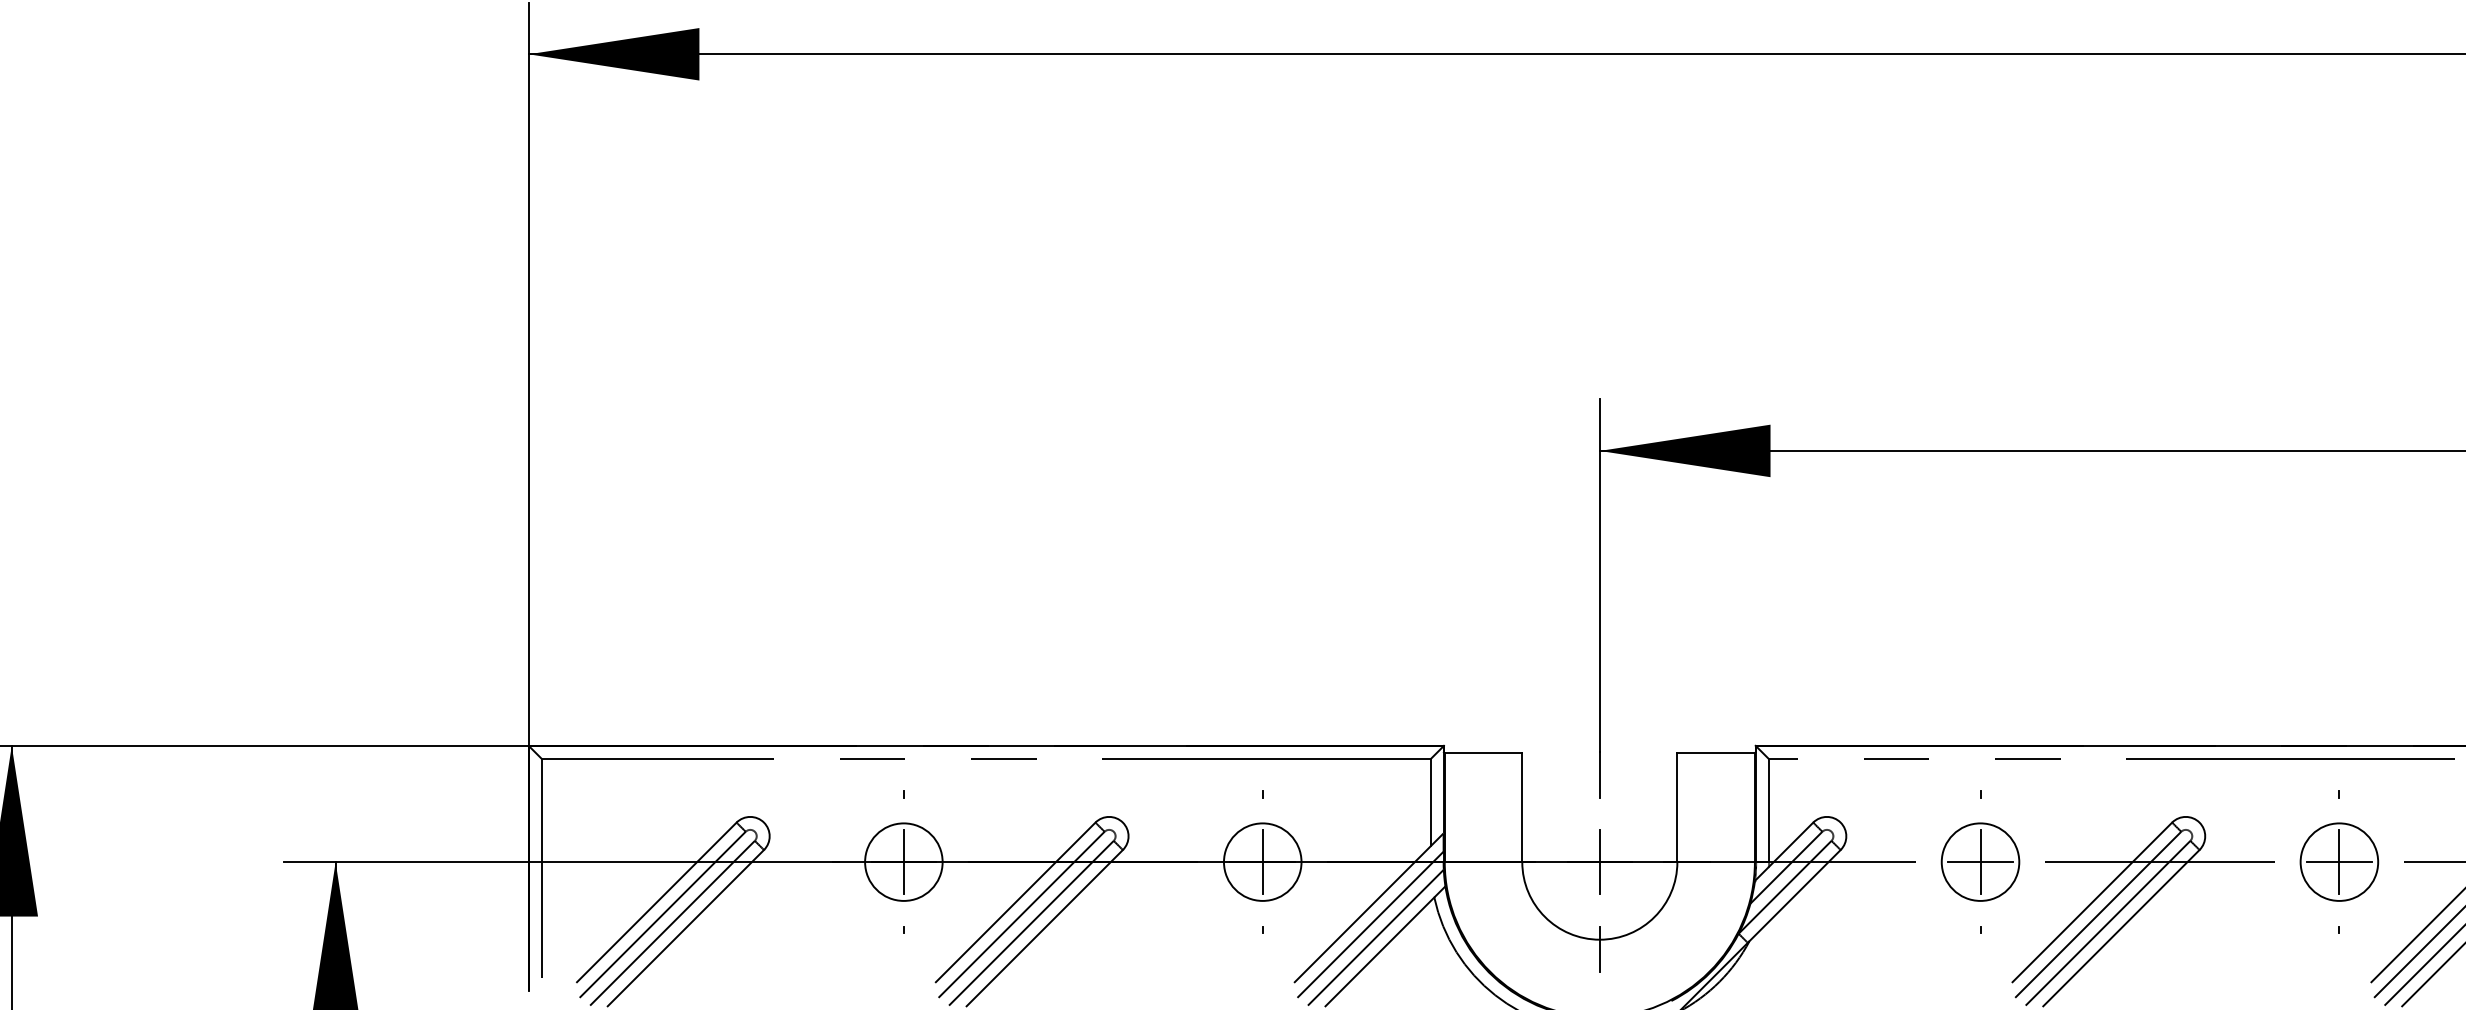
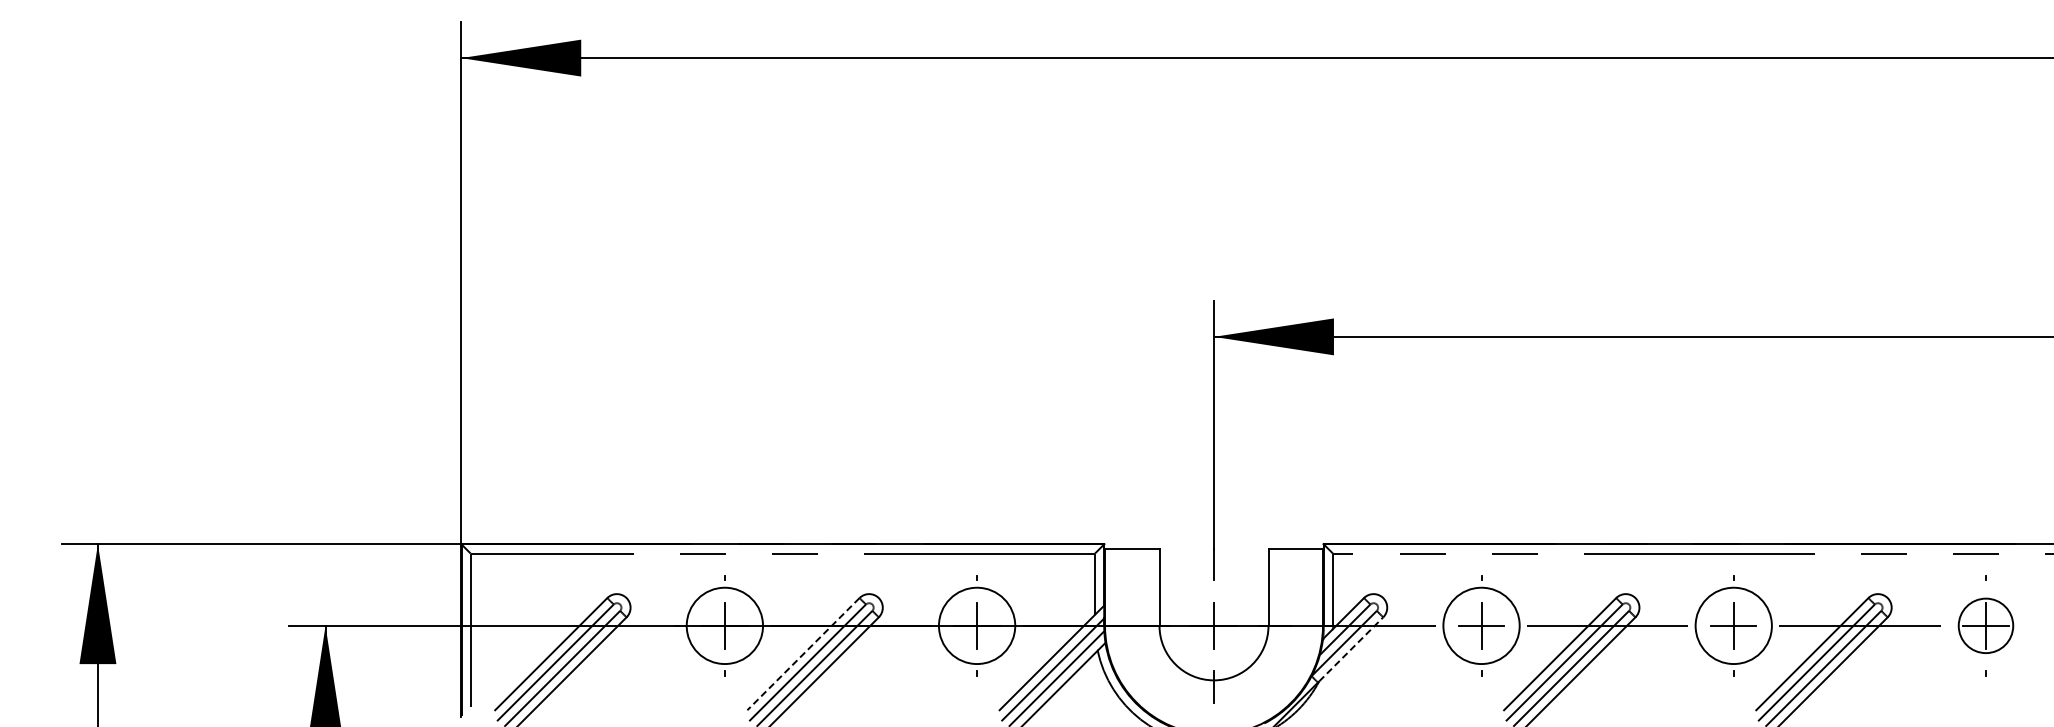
circle: (903, 861) -> (724, 625), size x1.4
circle: (1261, 861) -> (976, 625), size x1.4
circle: (1980, 861) -> (1481, 625), size x1.4
circle: (2339, 861) -> (1733, 625), size x1.4
line: (1795, 895) -> (1351, 649), solid -> dashed
line: (1015, 902) -> (803, 654), solid -> dashed

